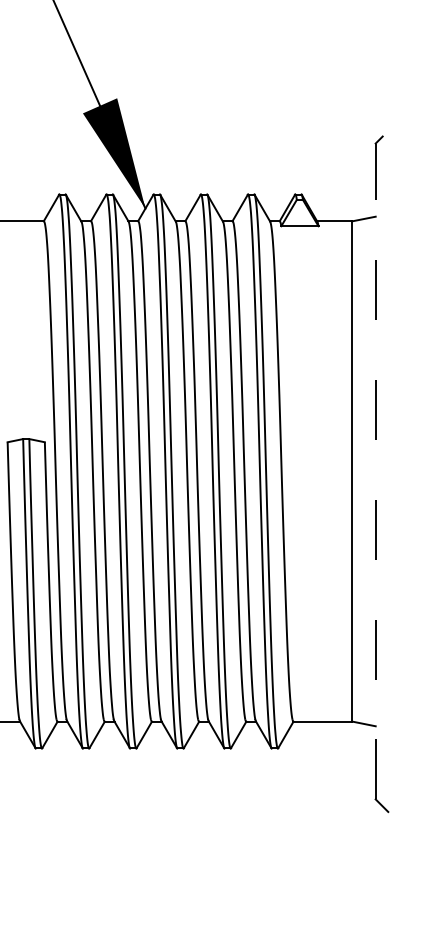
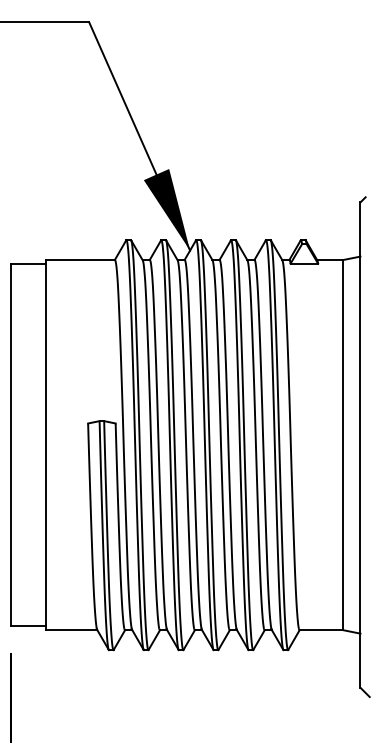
line: (375, 472) -> (360, 445), dashed -> solid

